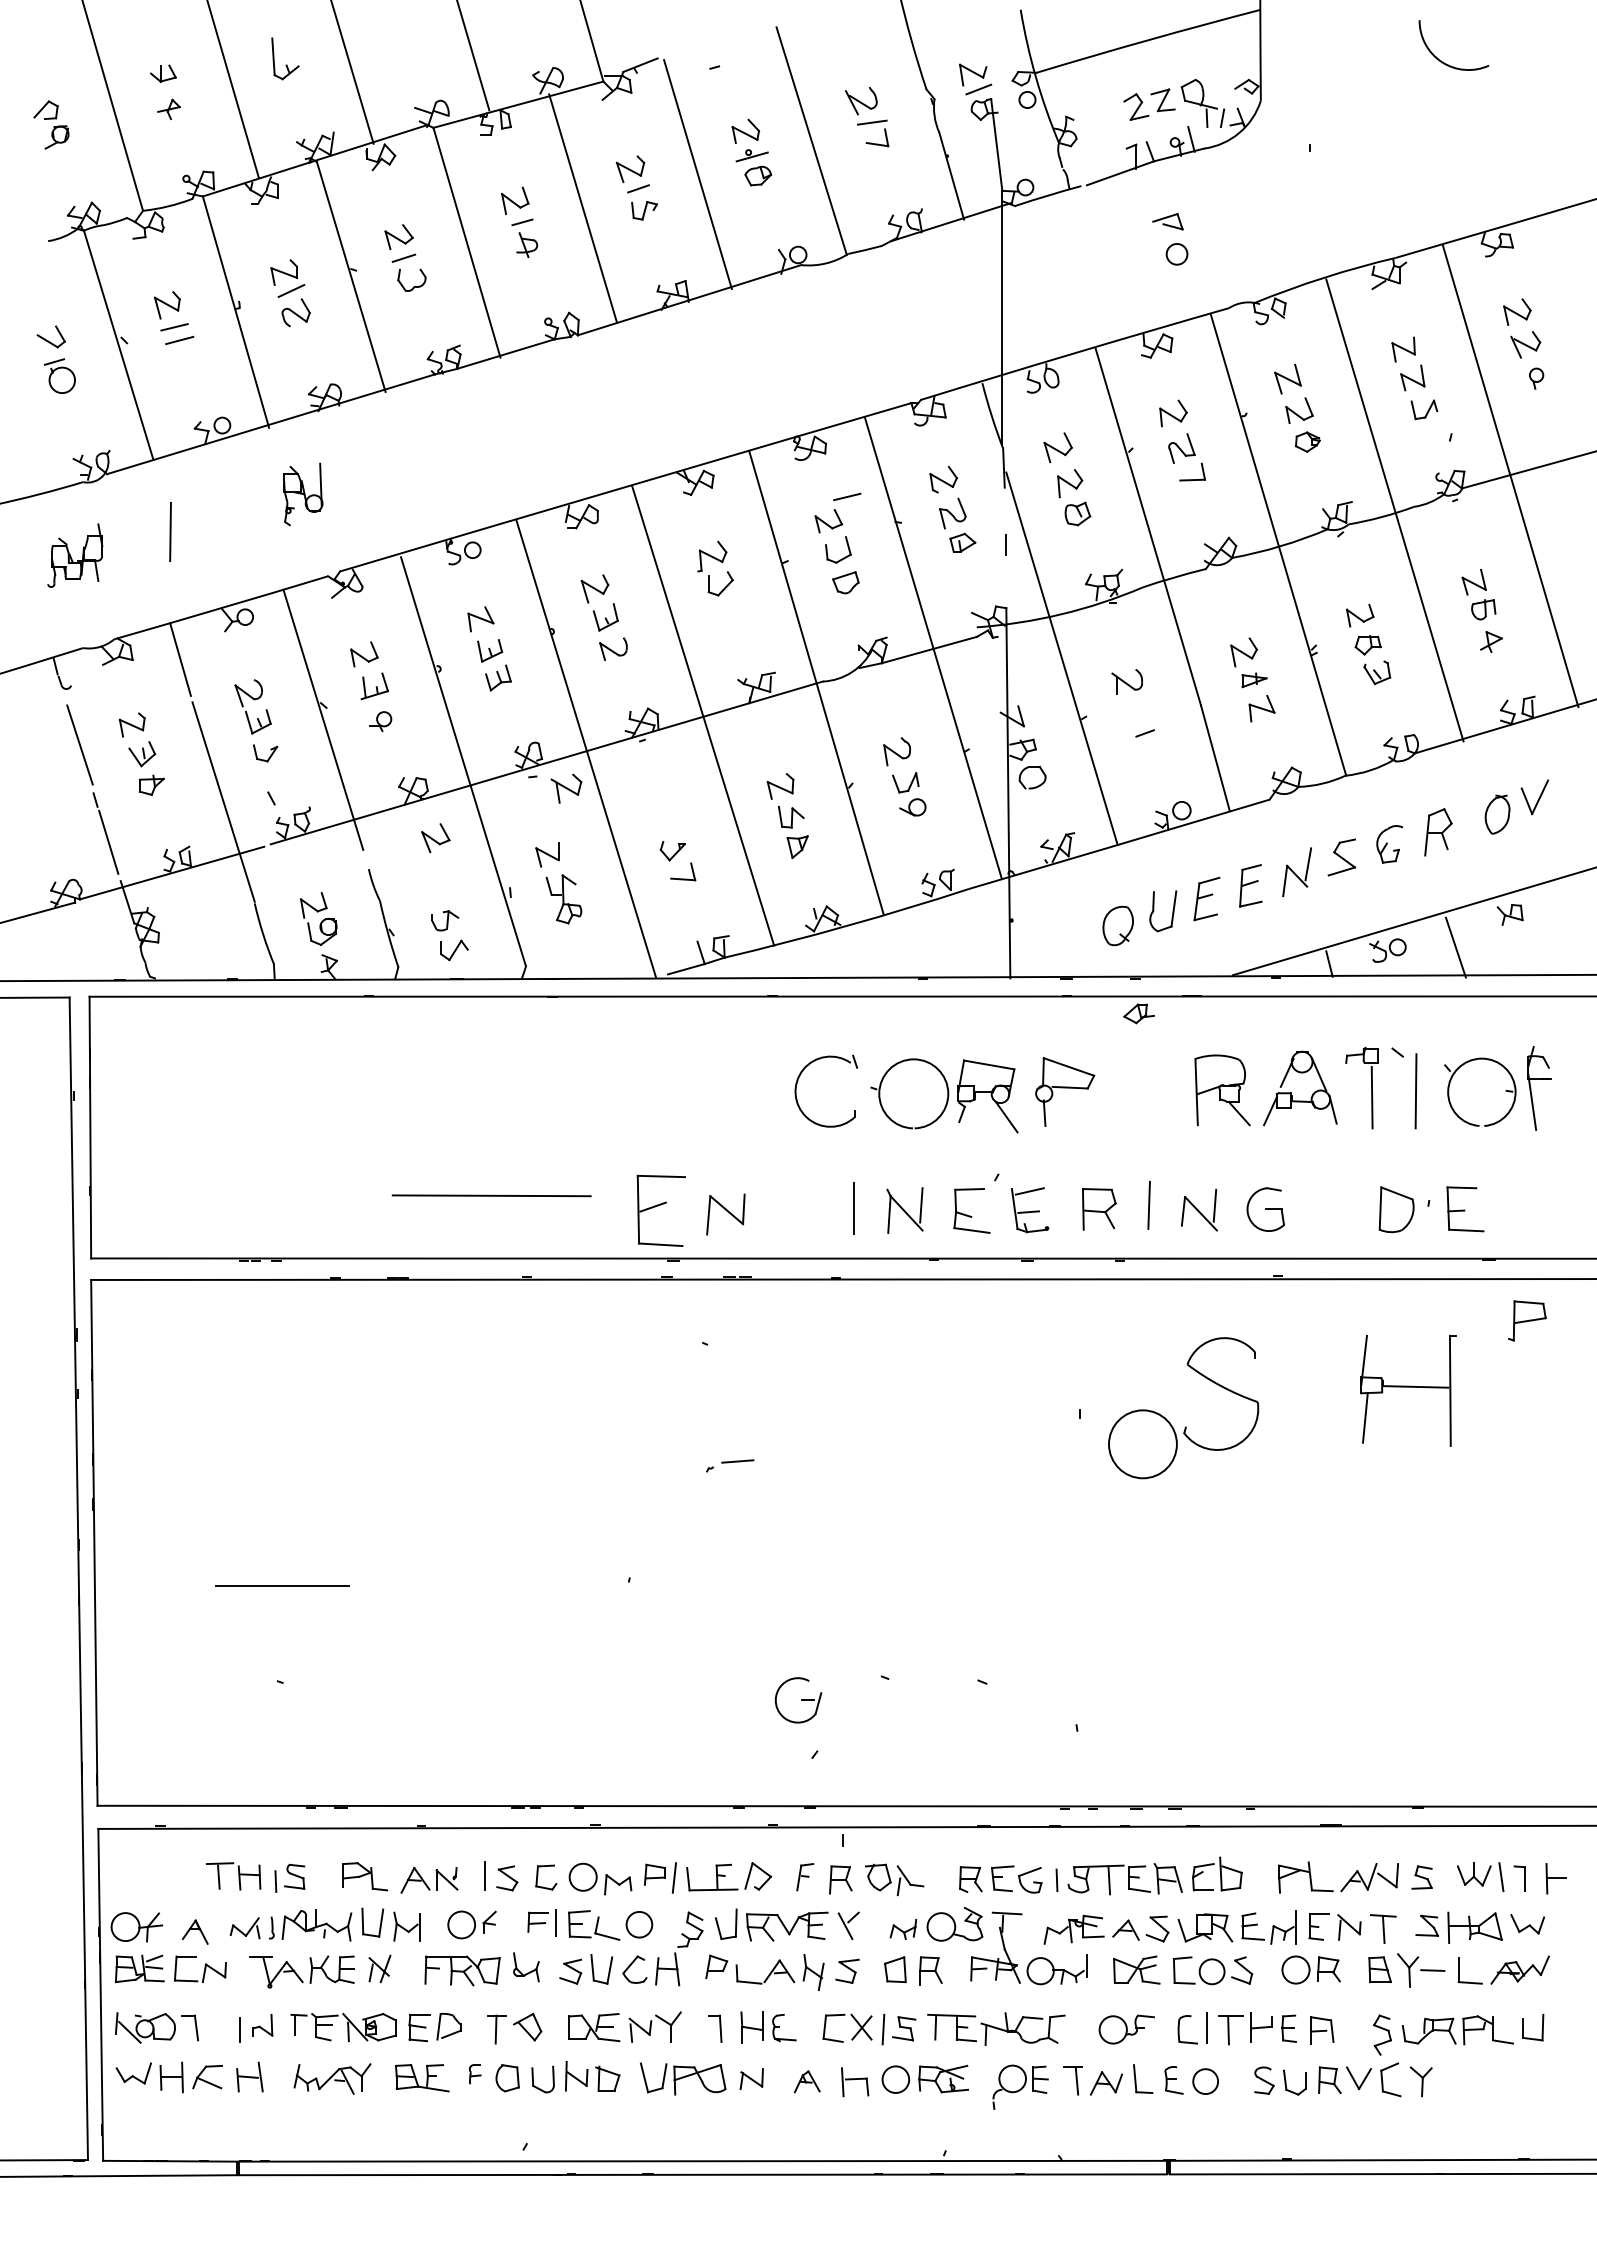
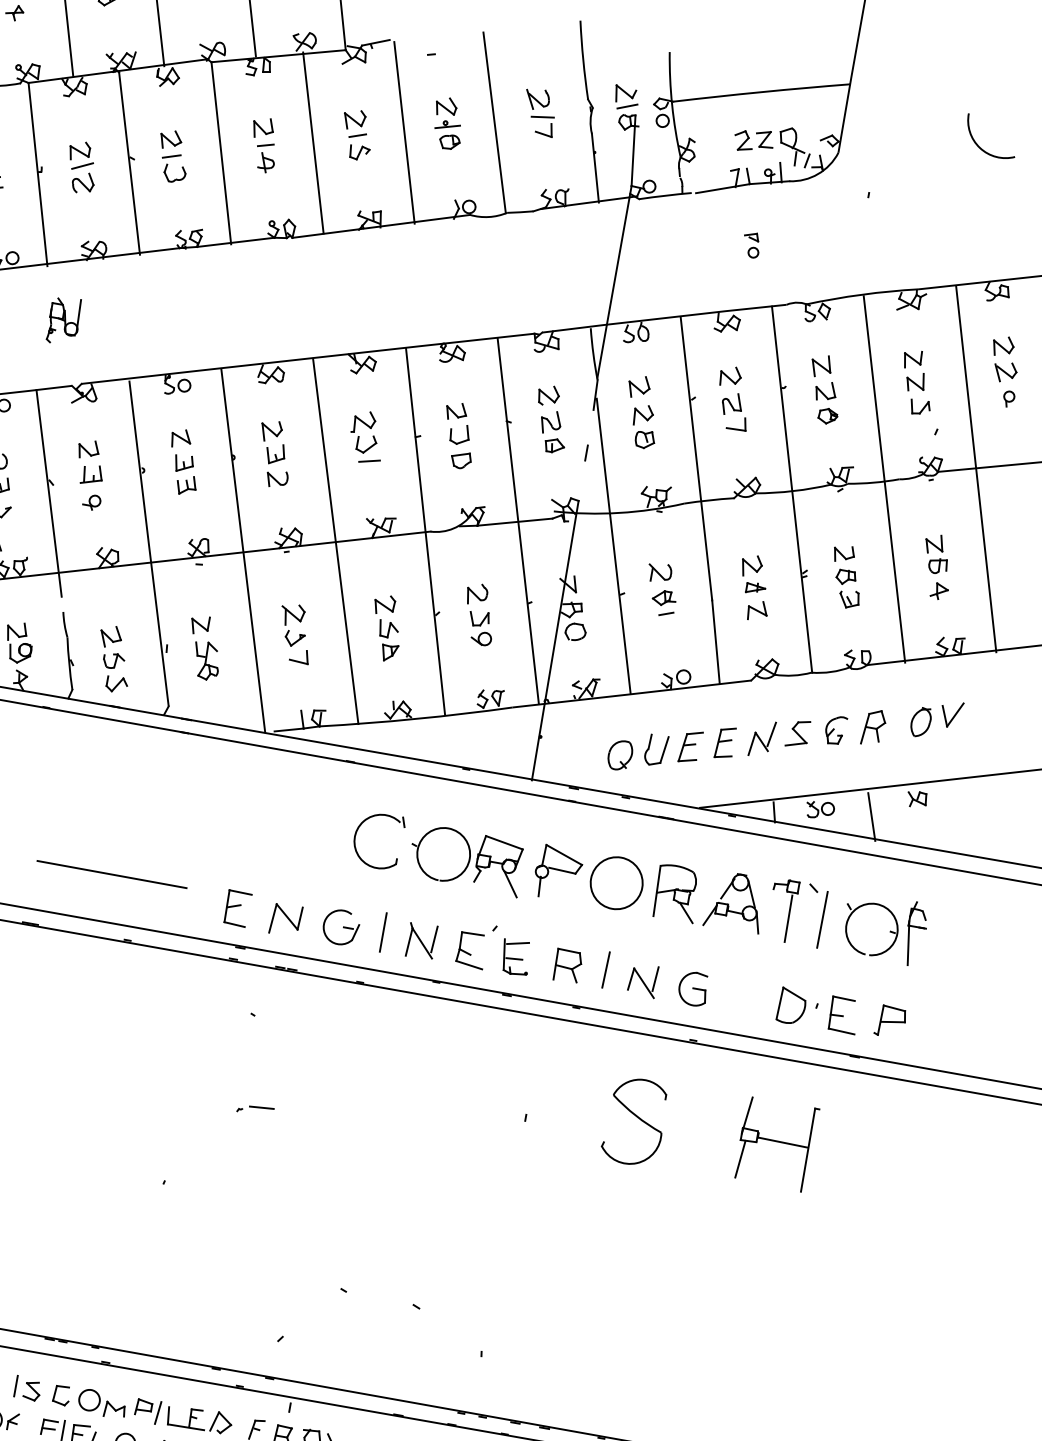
part: (1169, 239) -> (751, 245), size x0.62
line: (847, 496) -> (369, 460), moved
part: (566, 788) -> (292, 615), moved
part: (435, 838) -> (110, 637), moved
part: (1138, 1013) -> (664, 598), moved
part: (660, 1210) -> (237, 908), size x0.62
part: (1527, 1320) -> (890, 1021), moved
circle: (1142, 1444) -> (616, 883), moved
part: (798, 1700) -> (341, 927), moved

